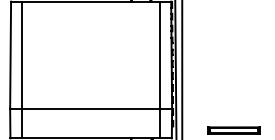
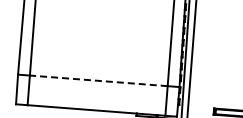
line: (90, 108) -> (98, 80), solid -> dashed

